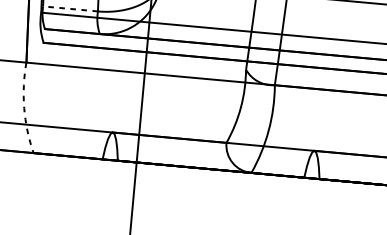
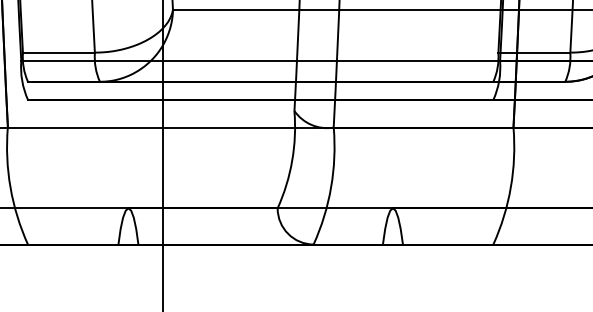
line: (70, 8) -> (58, 52), dashed -> solid
arc: (24, 108) -> (10, 187), dashed -> solid

